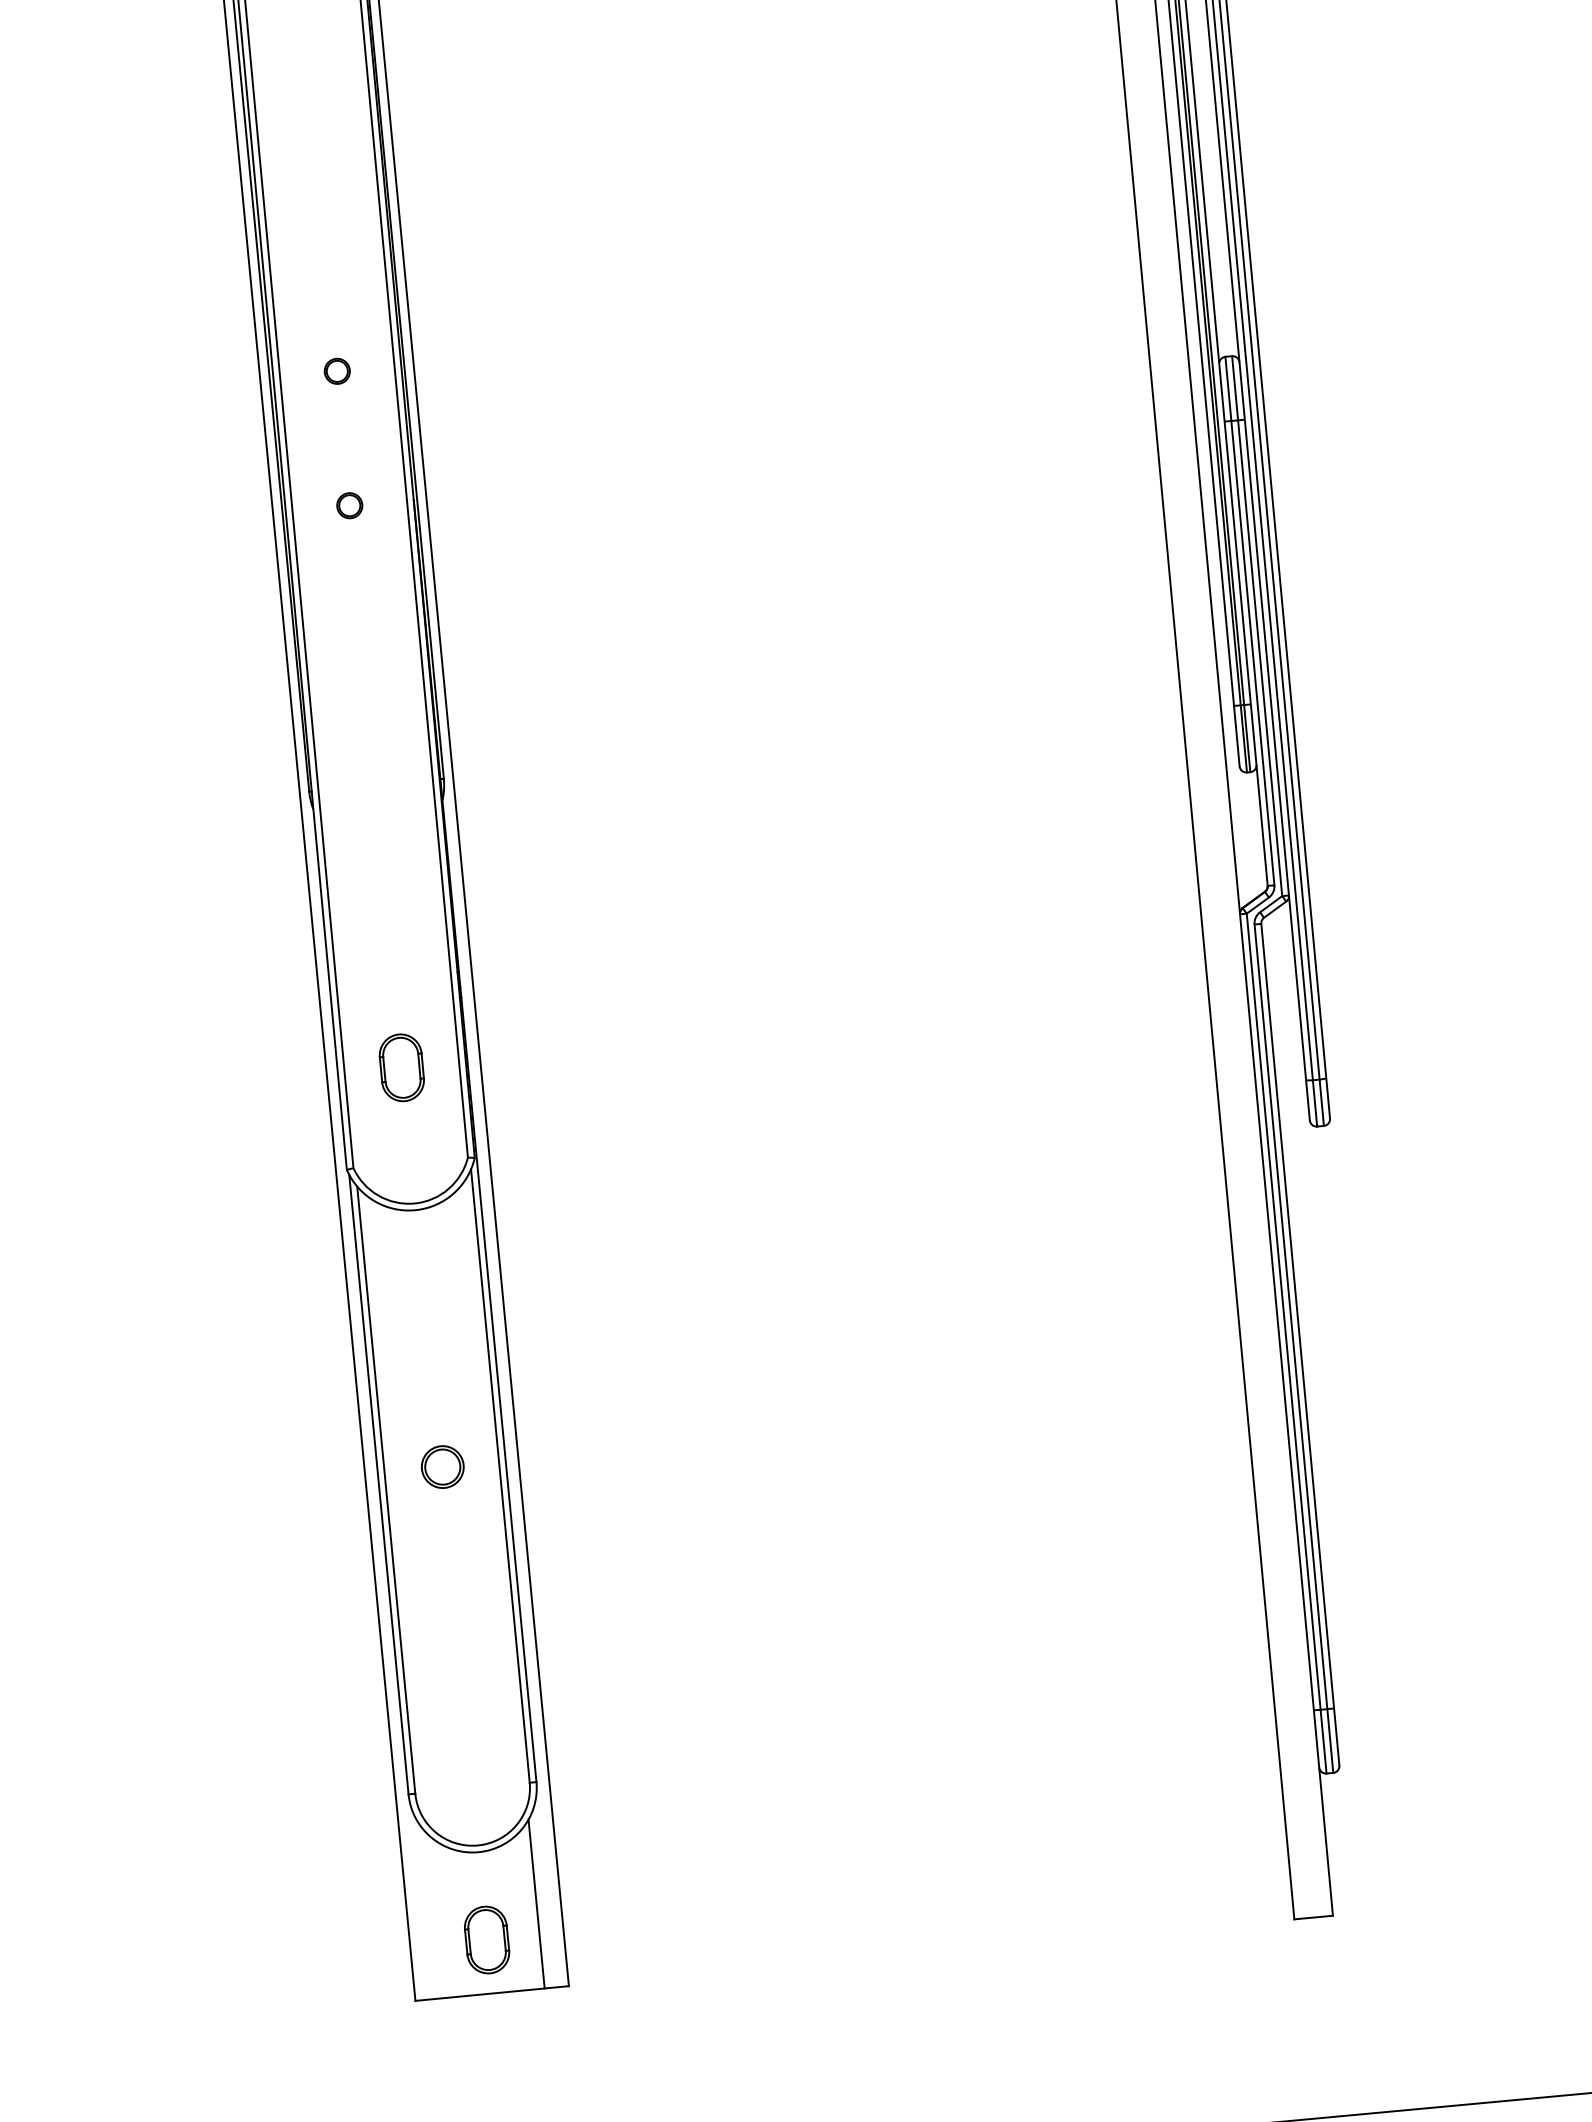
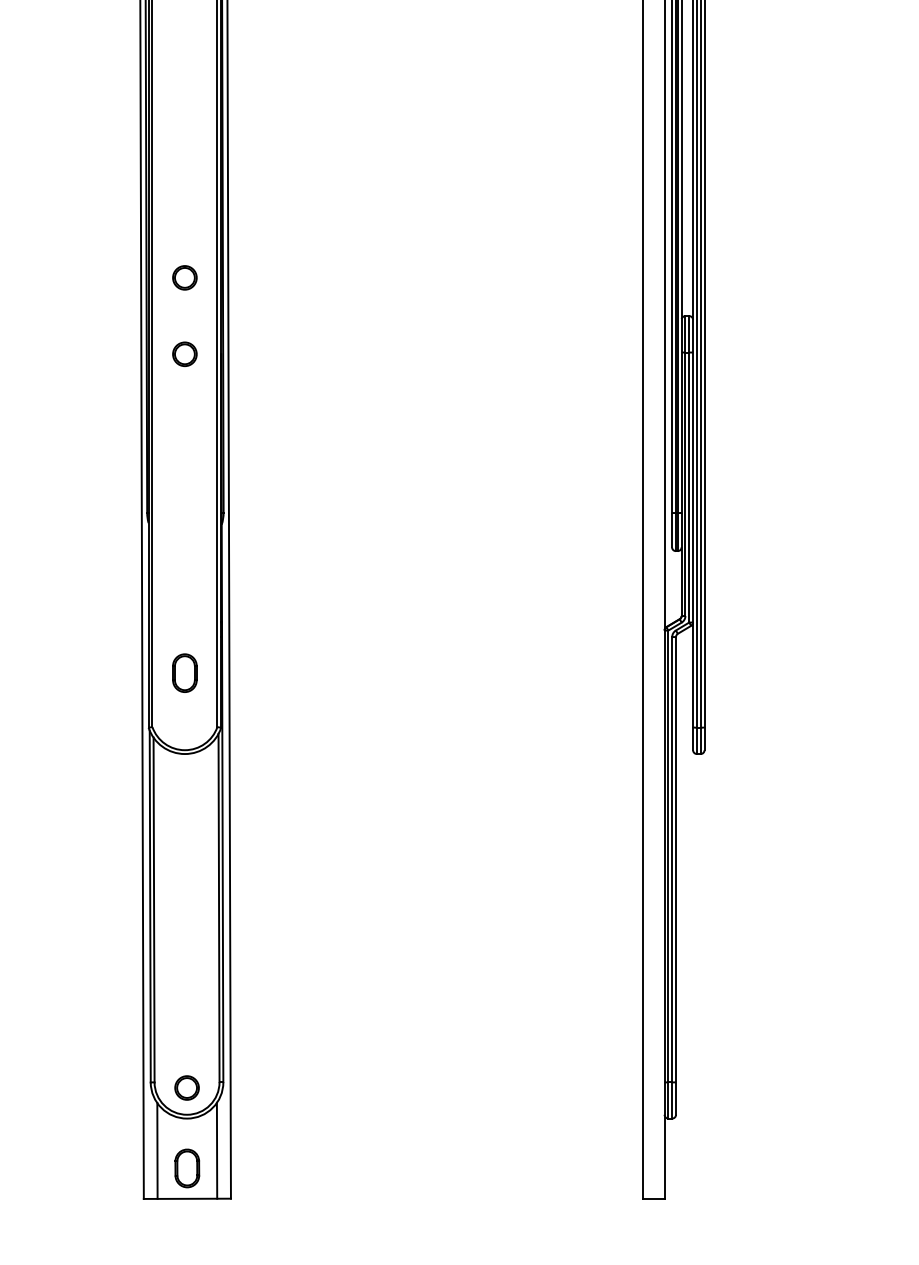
part: (336, 370) -> (184, 277), size x1.67
part: (348, 504) -> (184, 353), size x1.67
part: (441, 1466) -> (186, 1087), moved
line: (431, 1913) -> (157, 1150), added

